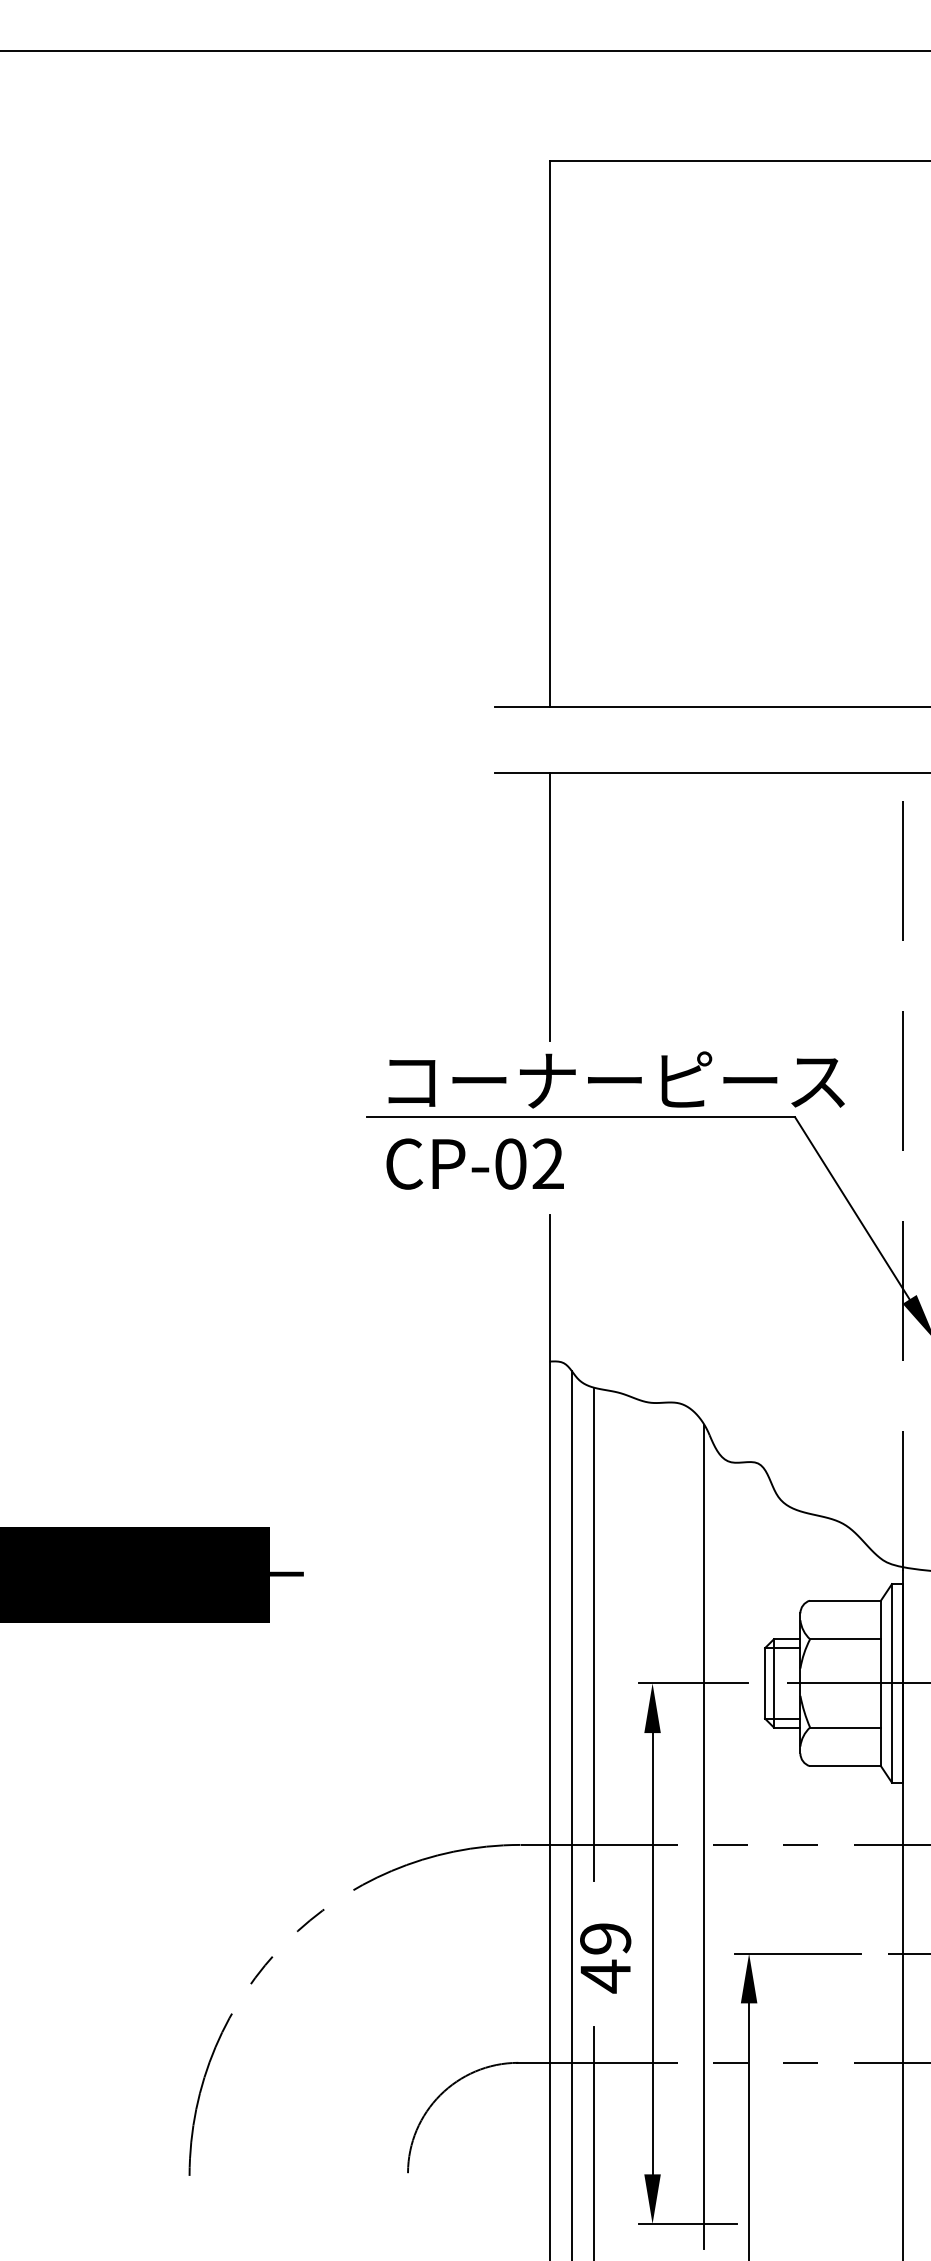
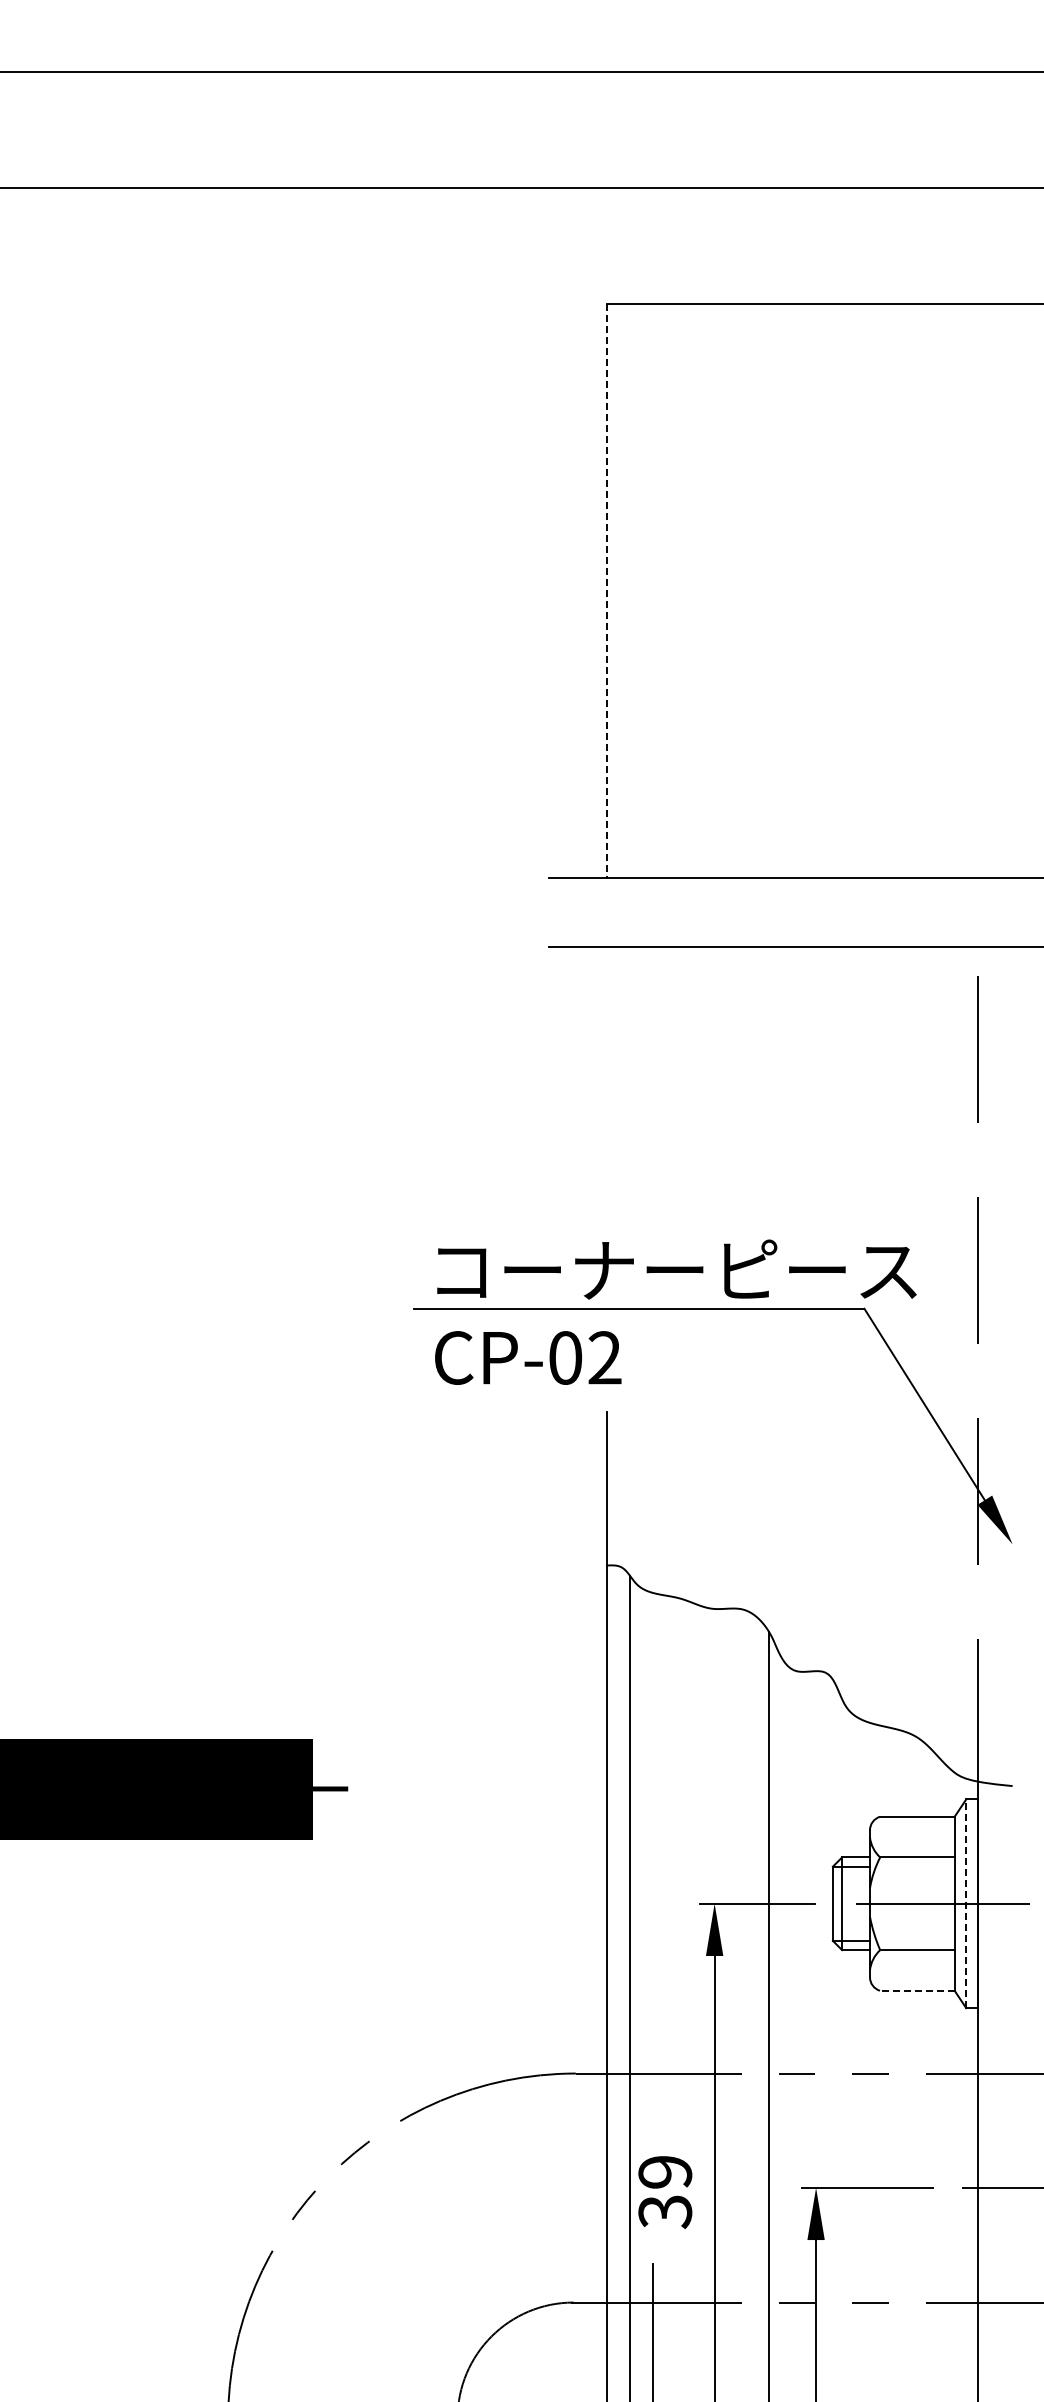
line: (549, 433) -> (606, 590), solid -> dashed
line: (549, 906) -> (606, 1087), removed
line: (594, 1634) -> (653, 1852), removed
line: (892, 1683) -> (966, 1903), solid -> dashed
line: (844, 1765) -> (916, 1990), solid -> dashed
text: (605, 1976) -> (665, 2211), 49 -> 39

